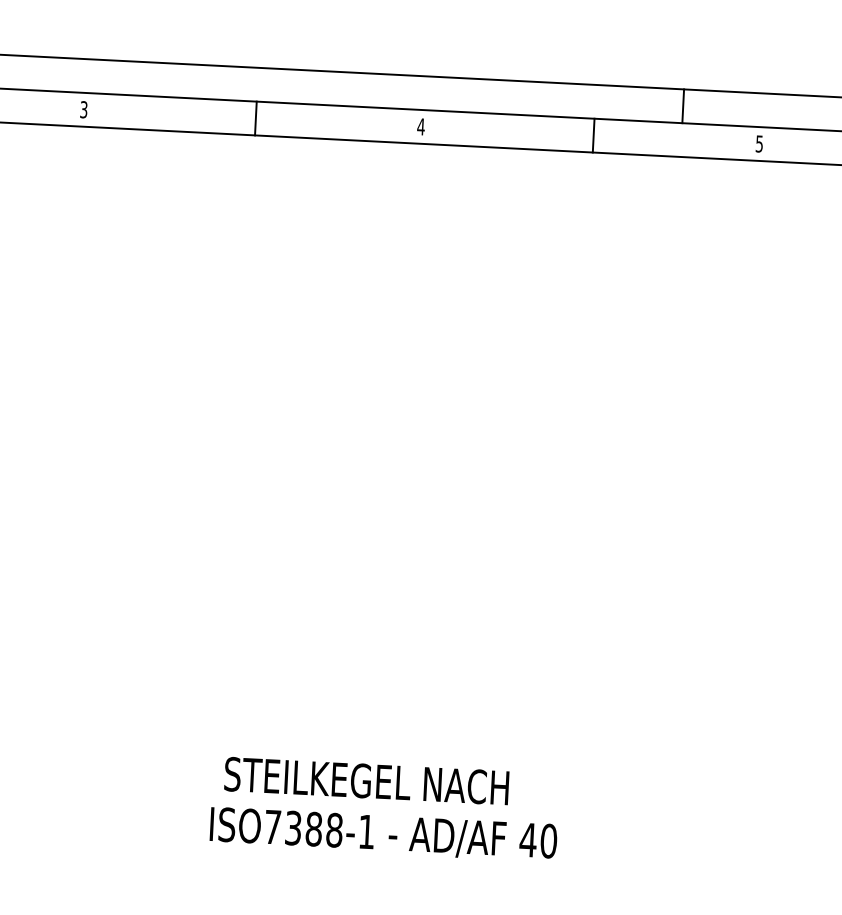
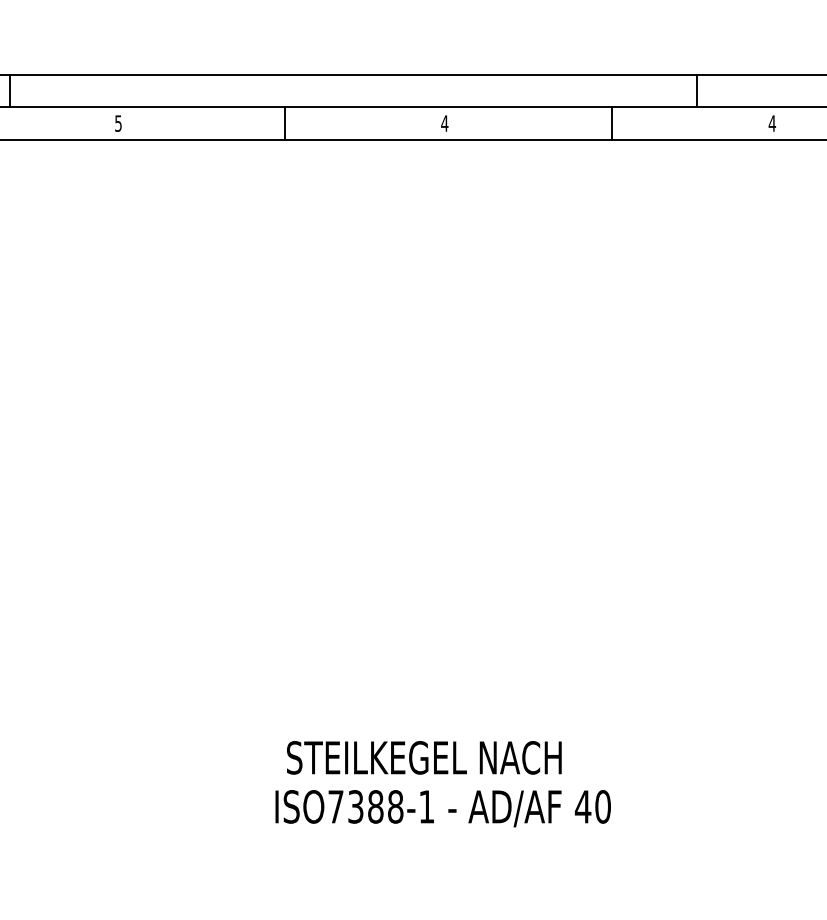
text: (84, 108) -> (118, 122), 3 -> 5
text: (759, 143) -> (772, 123), 5 -> 4

